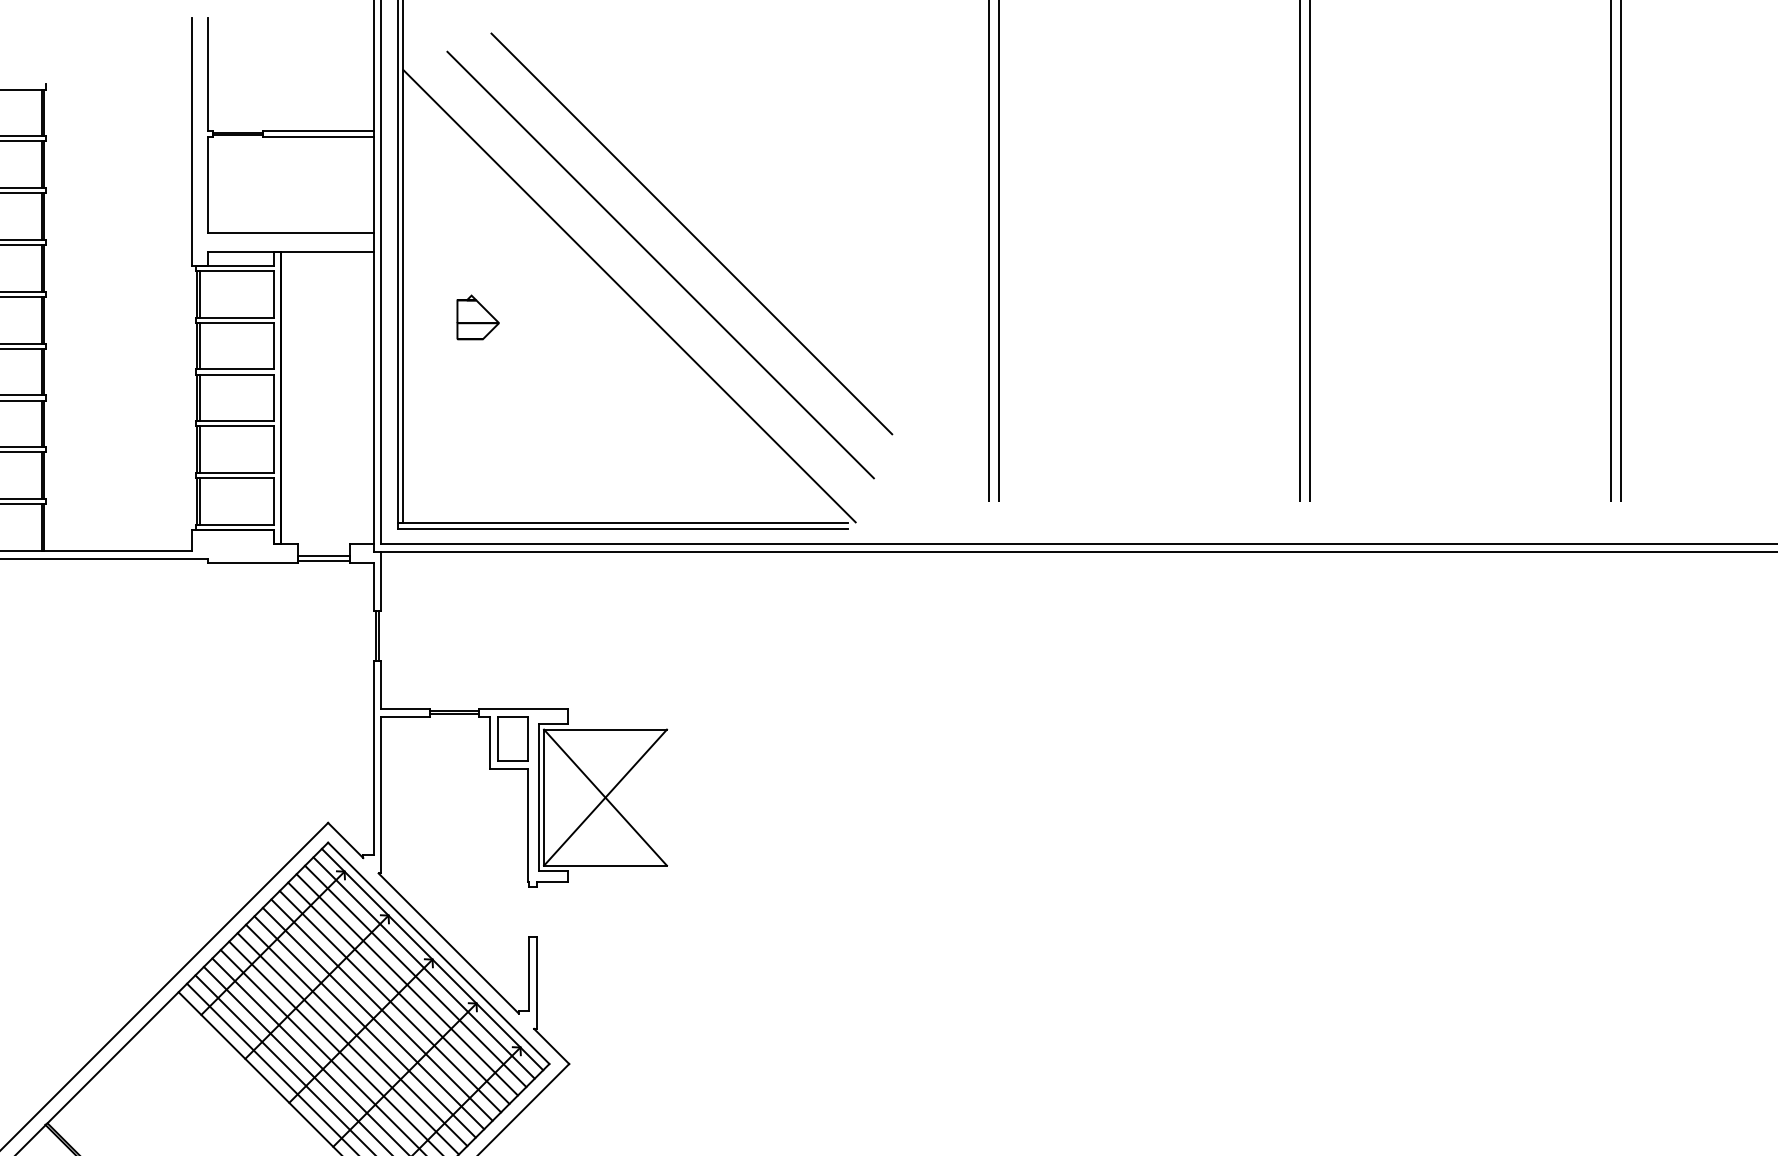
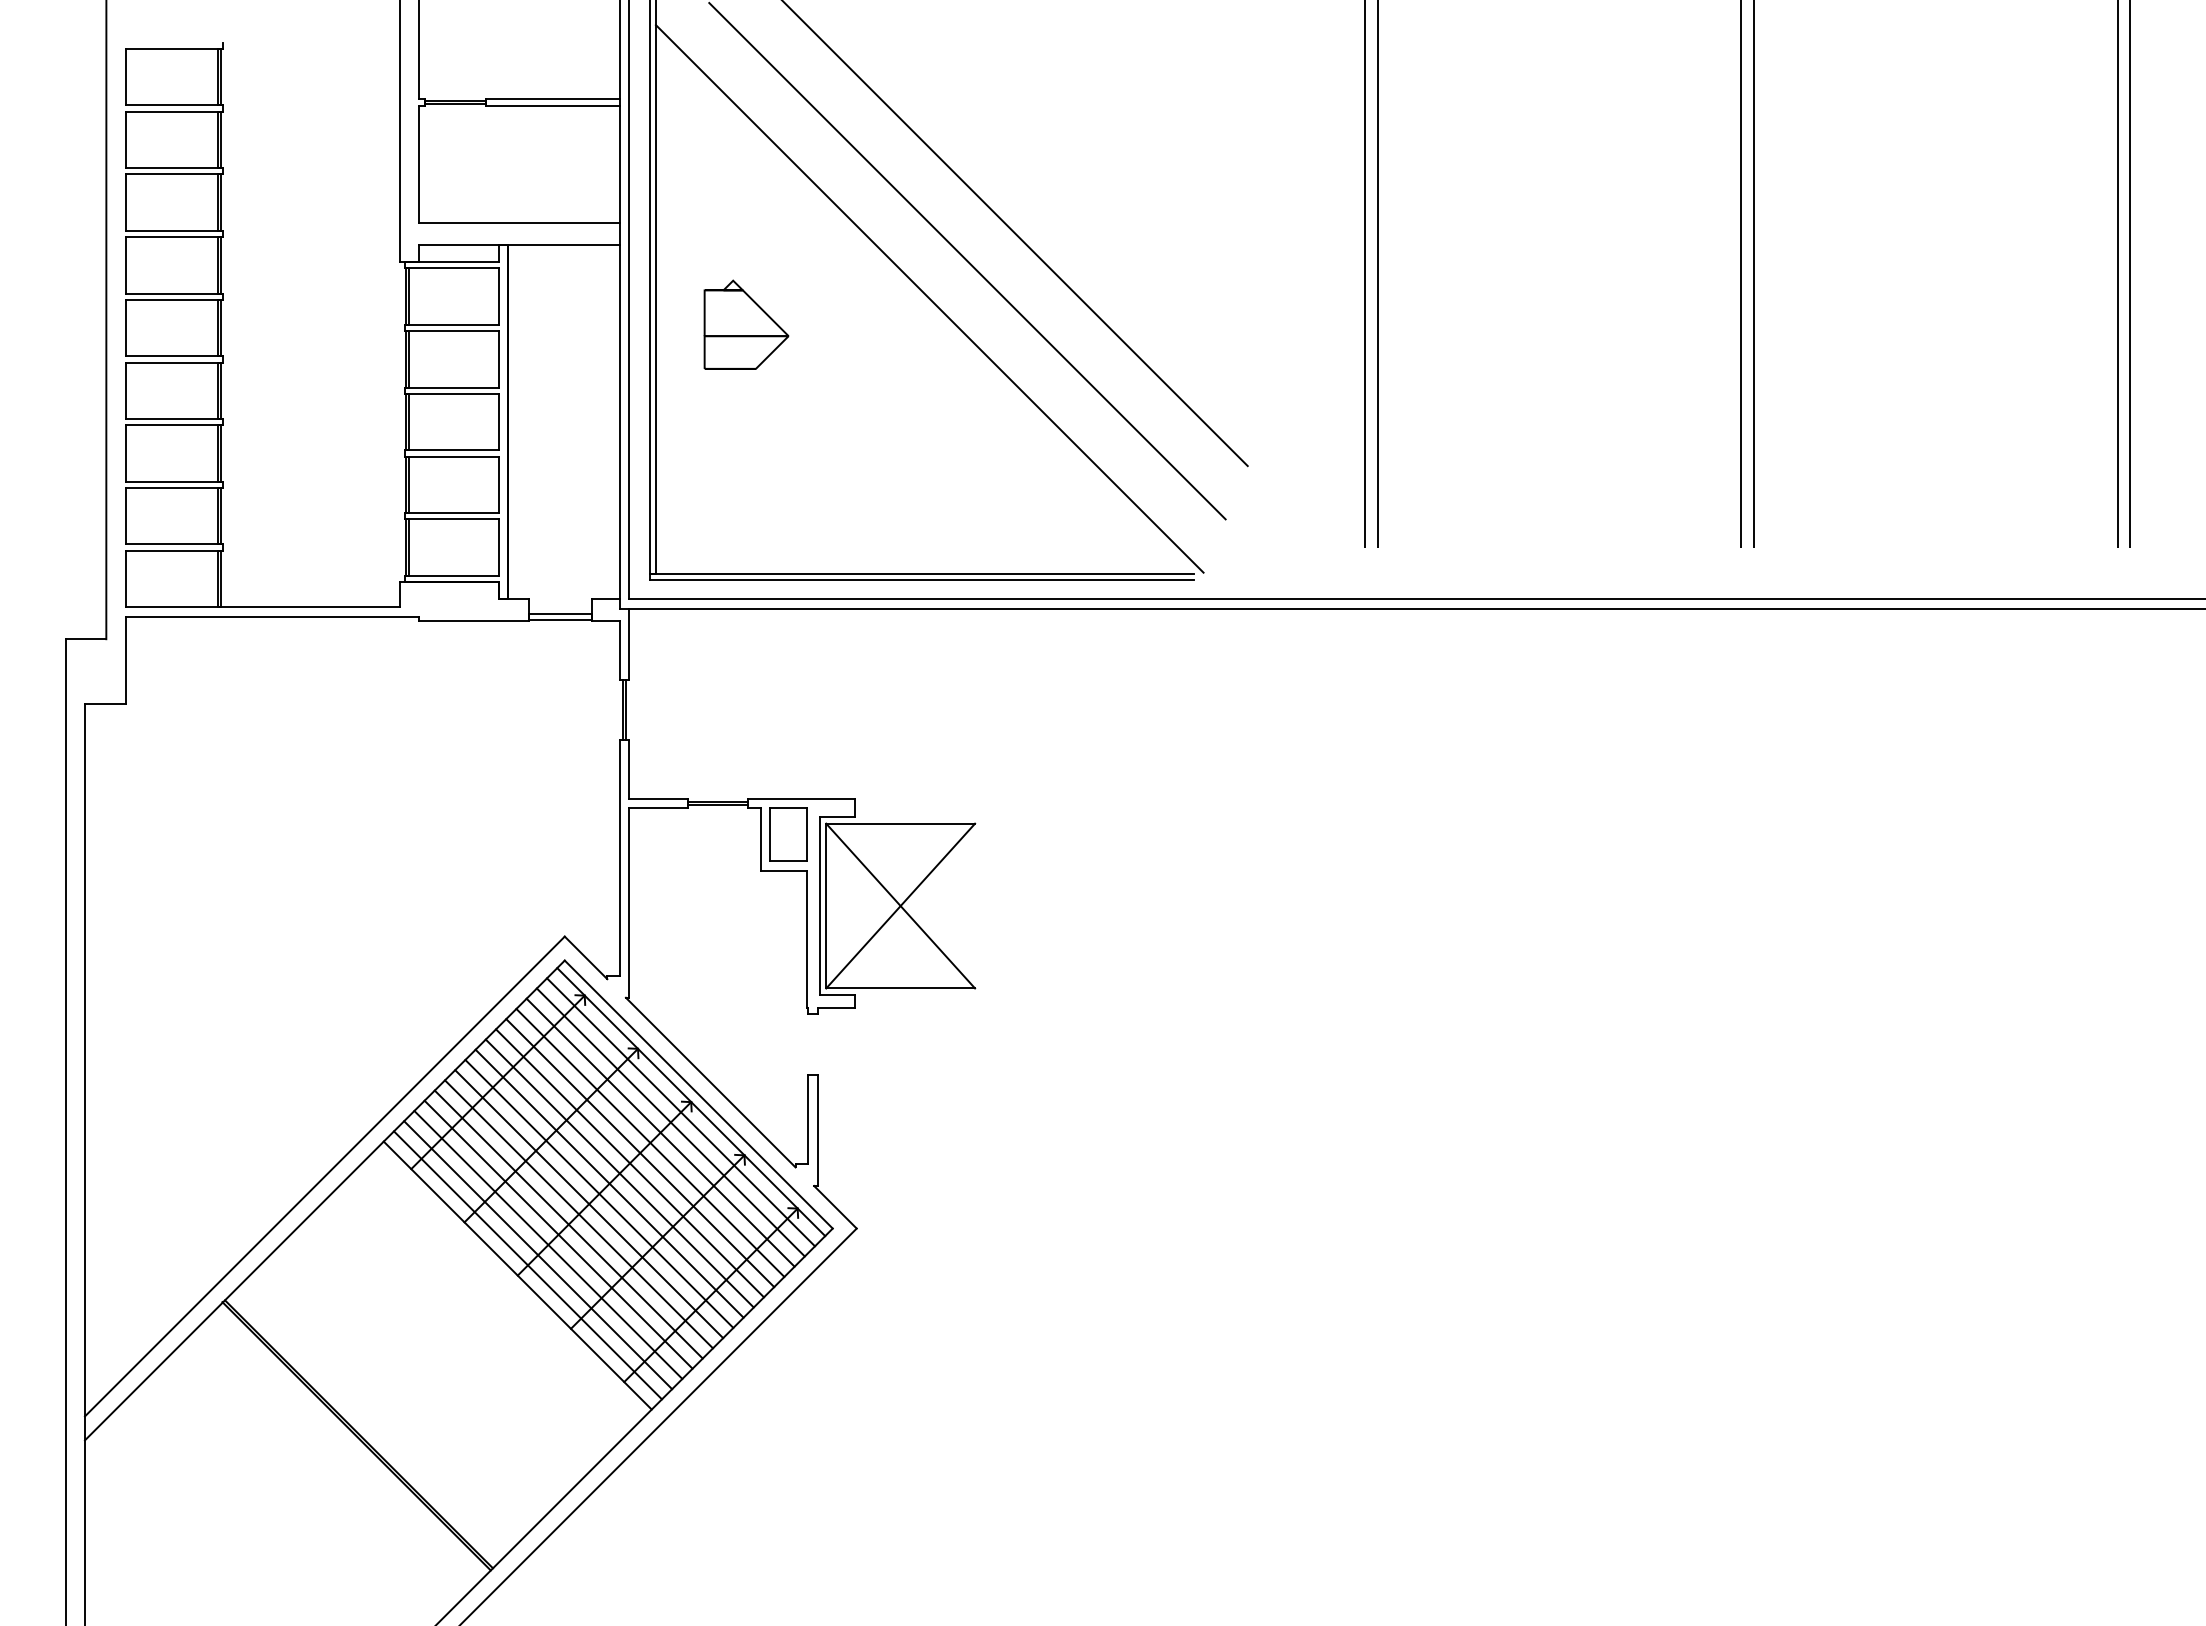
part: (478, 317) -> (746, 324), size x1.67

